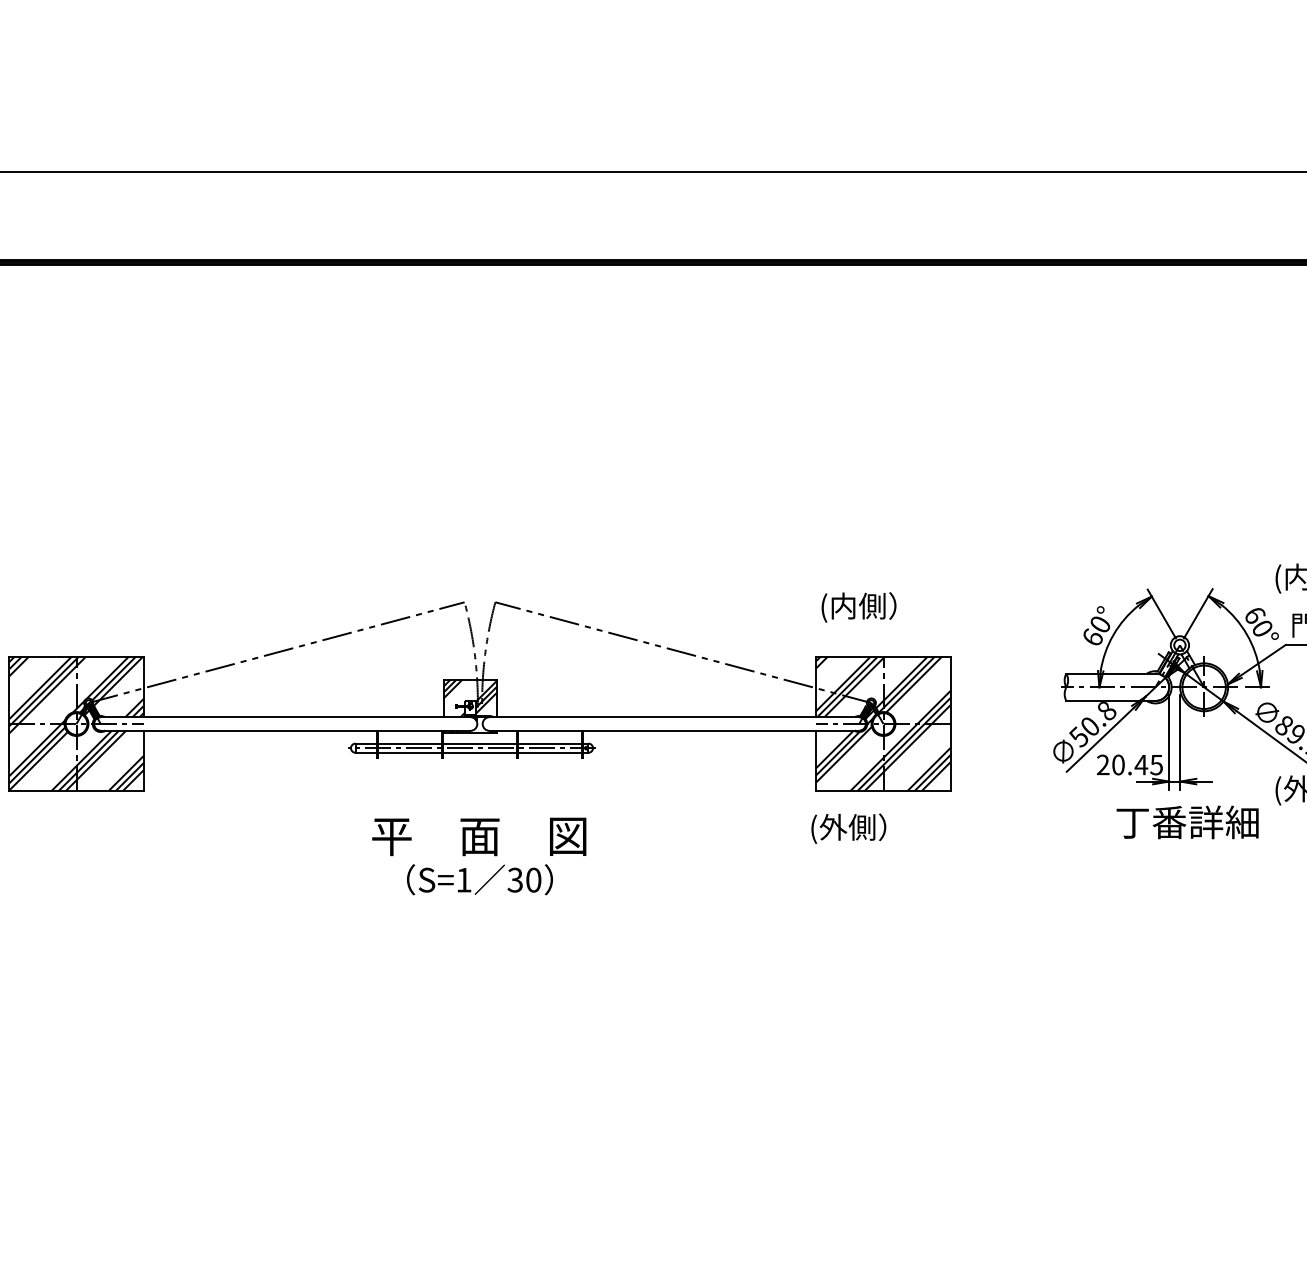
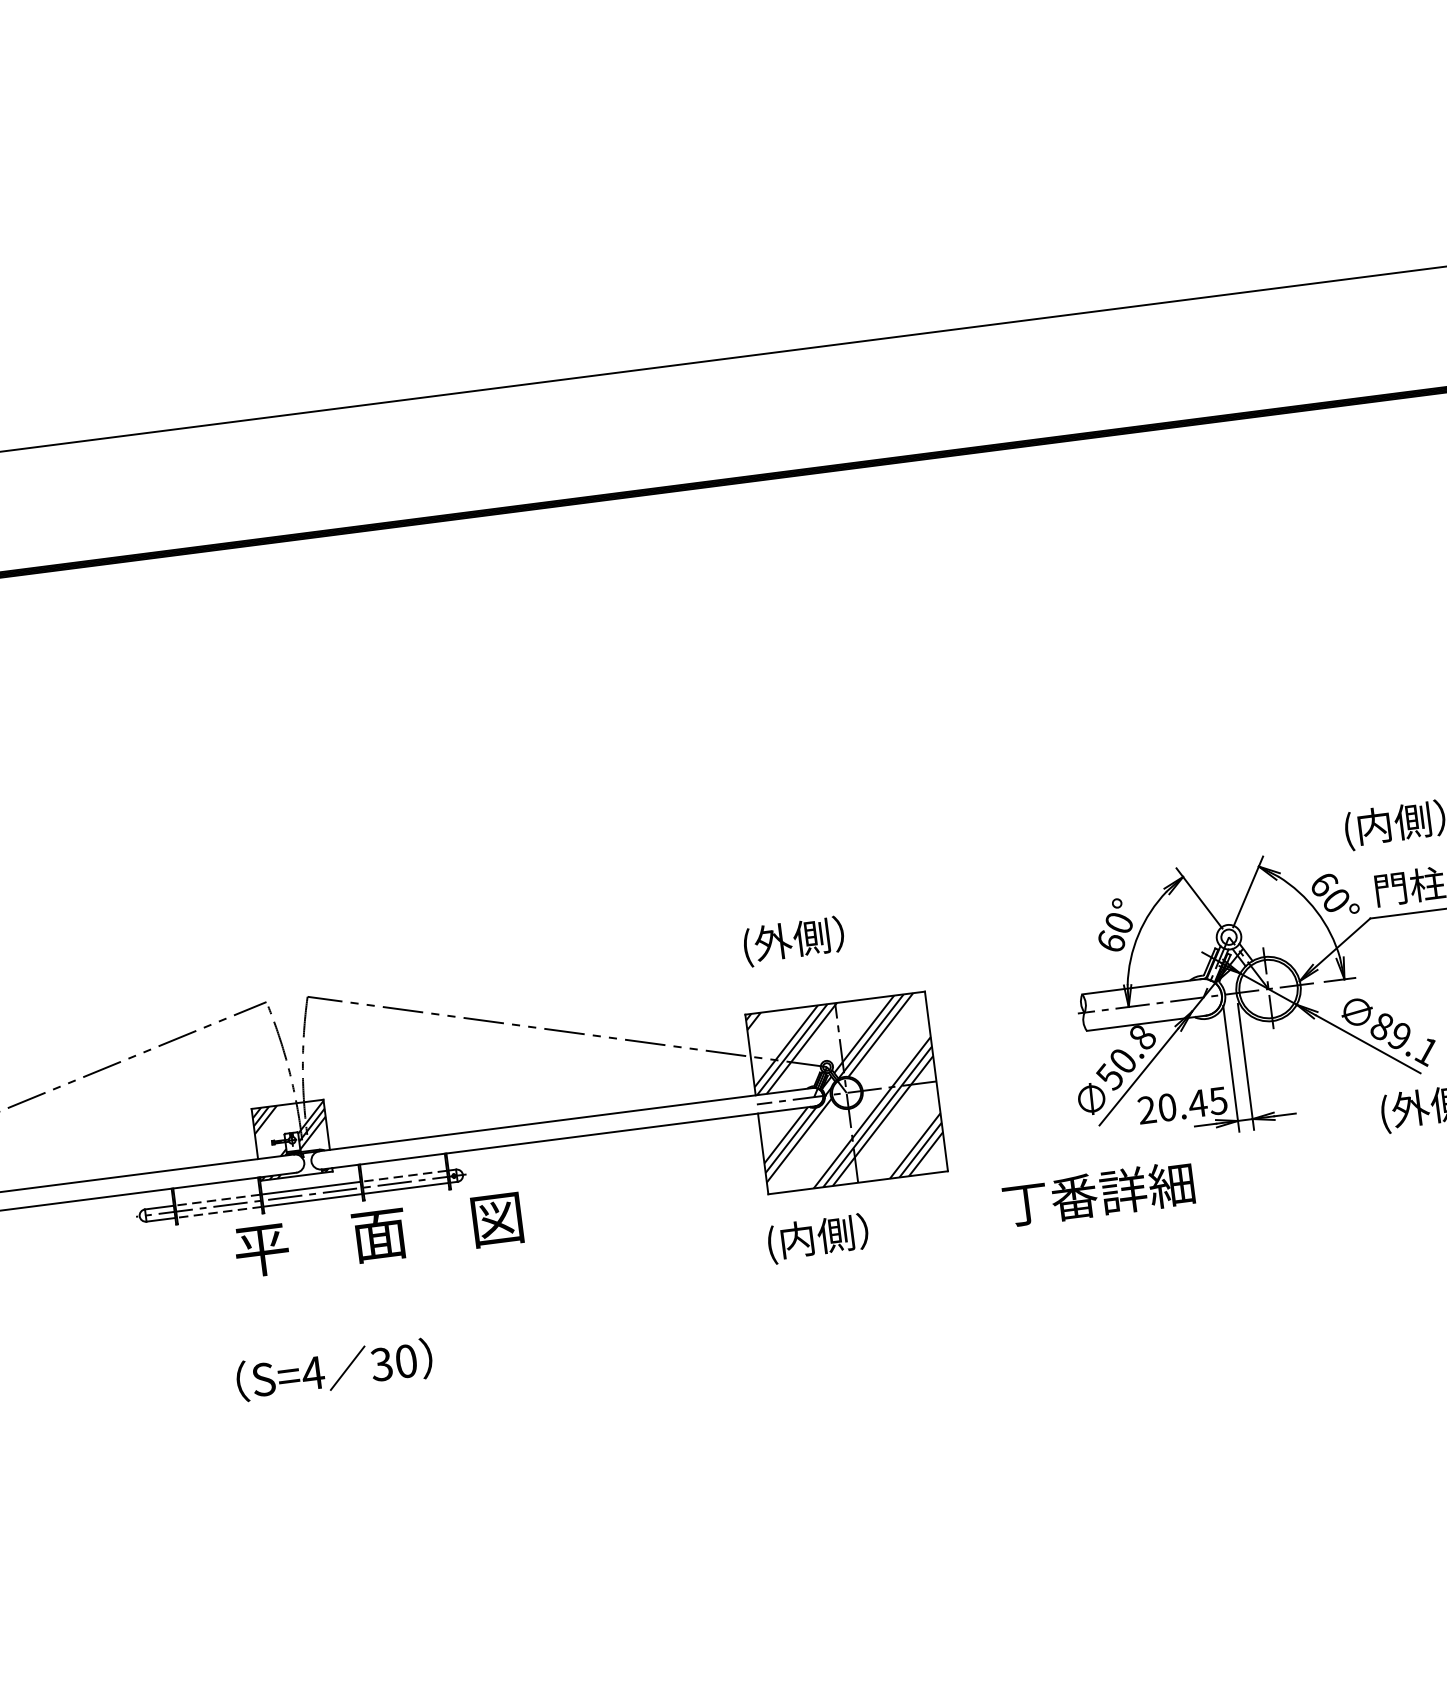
text: (843, 605) -> (772, 941), (内側） -> (外側）
line: (410, 743) -> (218, 1199), solid -> dashed
line: (549, 743) -> (404, 1176), solid -> dashed
line: (410, 752) -> (219, 1211), solid -> dashed
text: (1187, 822) -> (1098, 1194), moved
text: (833, 826) -> (797, 1238), (外側） -> (内側）
text: (479, 836) -> (378, 1234), moved
text: (463, 880) -> (312, 1373), S=1 -> S=4

